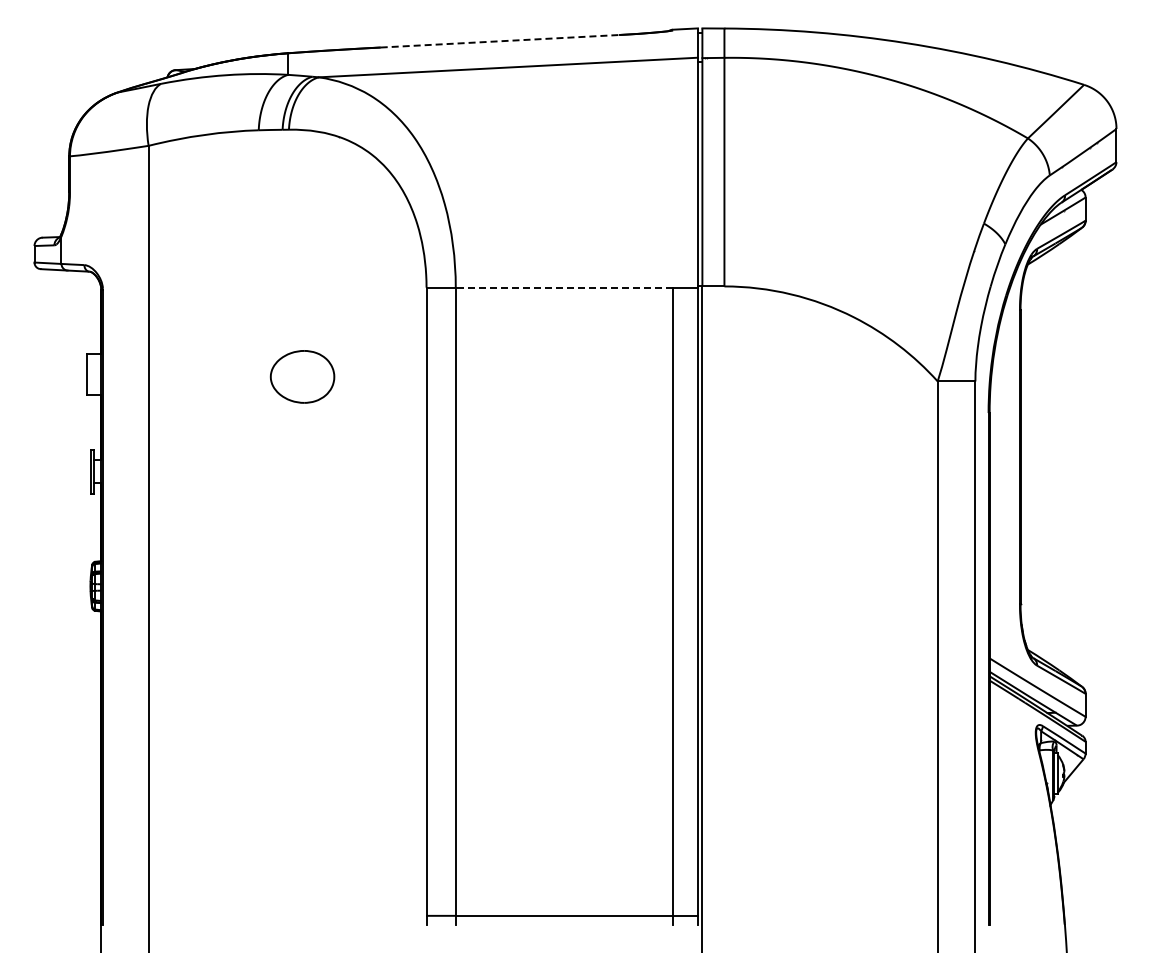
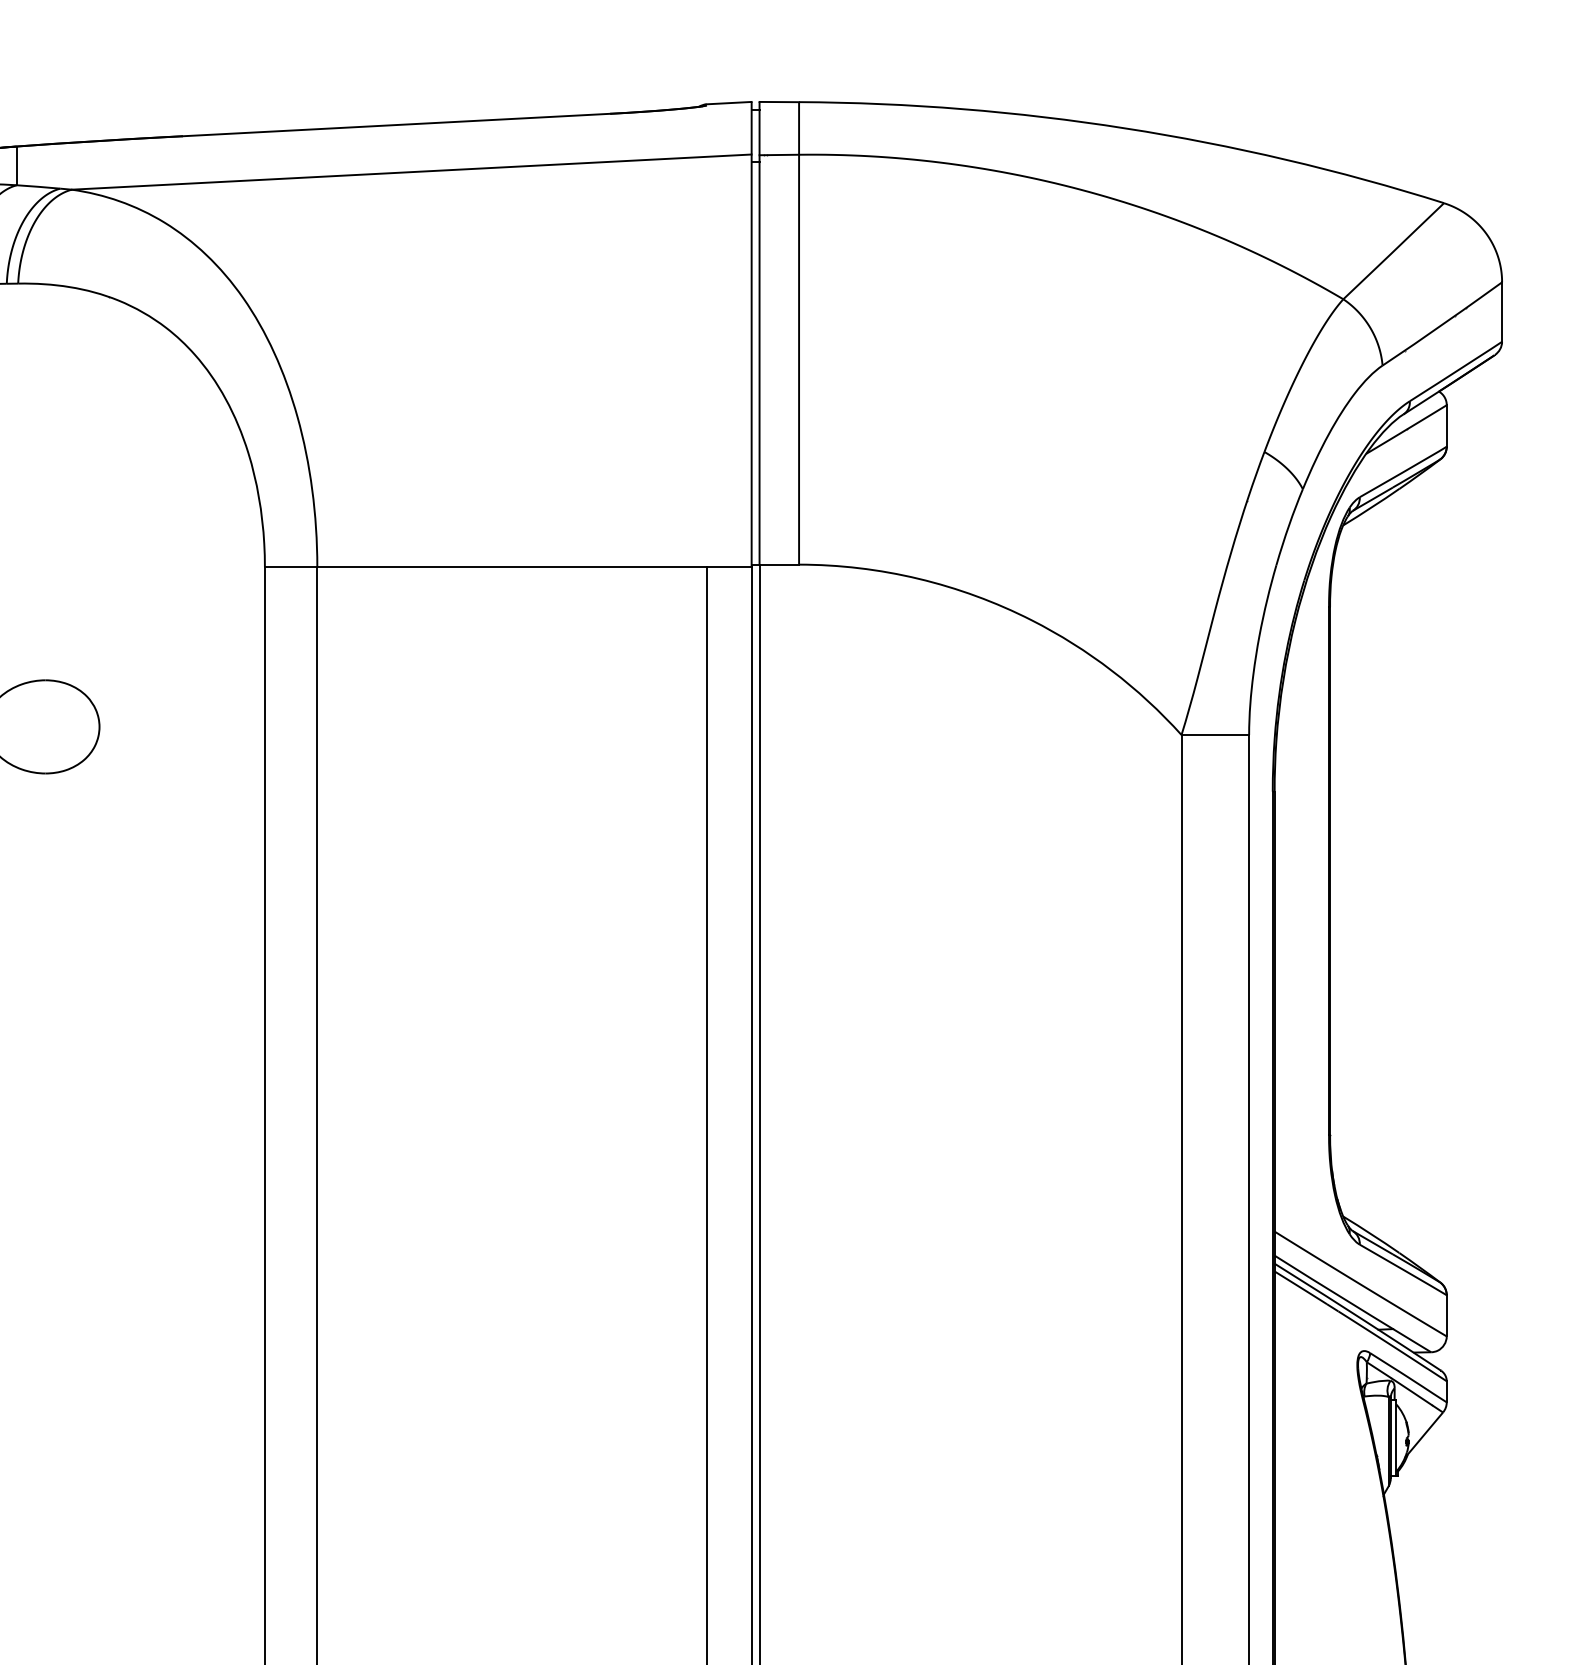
line: (500, 41) -> (397, 125), dashed -> solid
line: (564, 287) -> (512, 566), dashed -> solid

